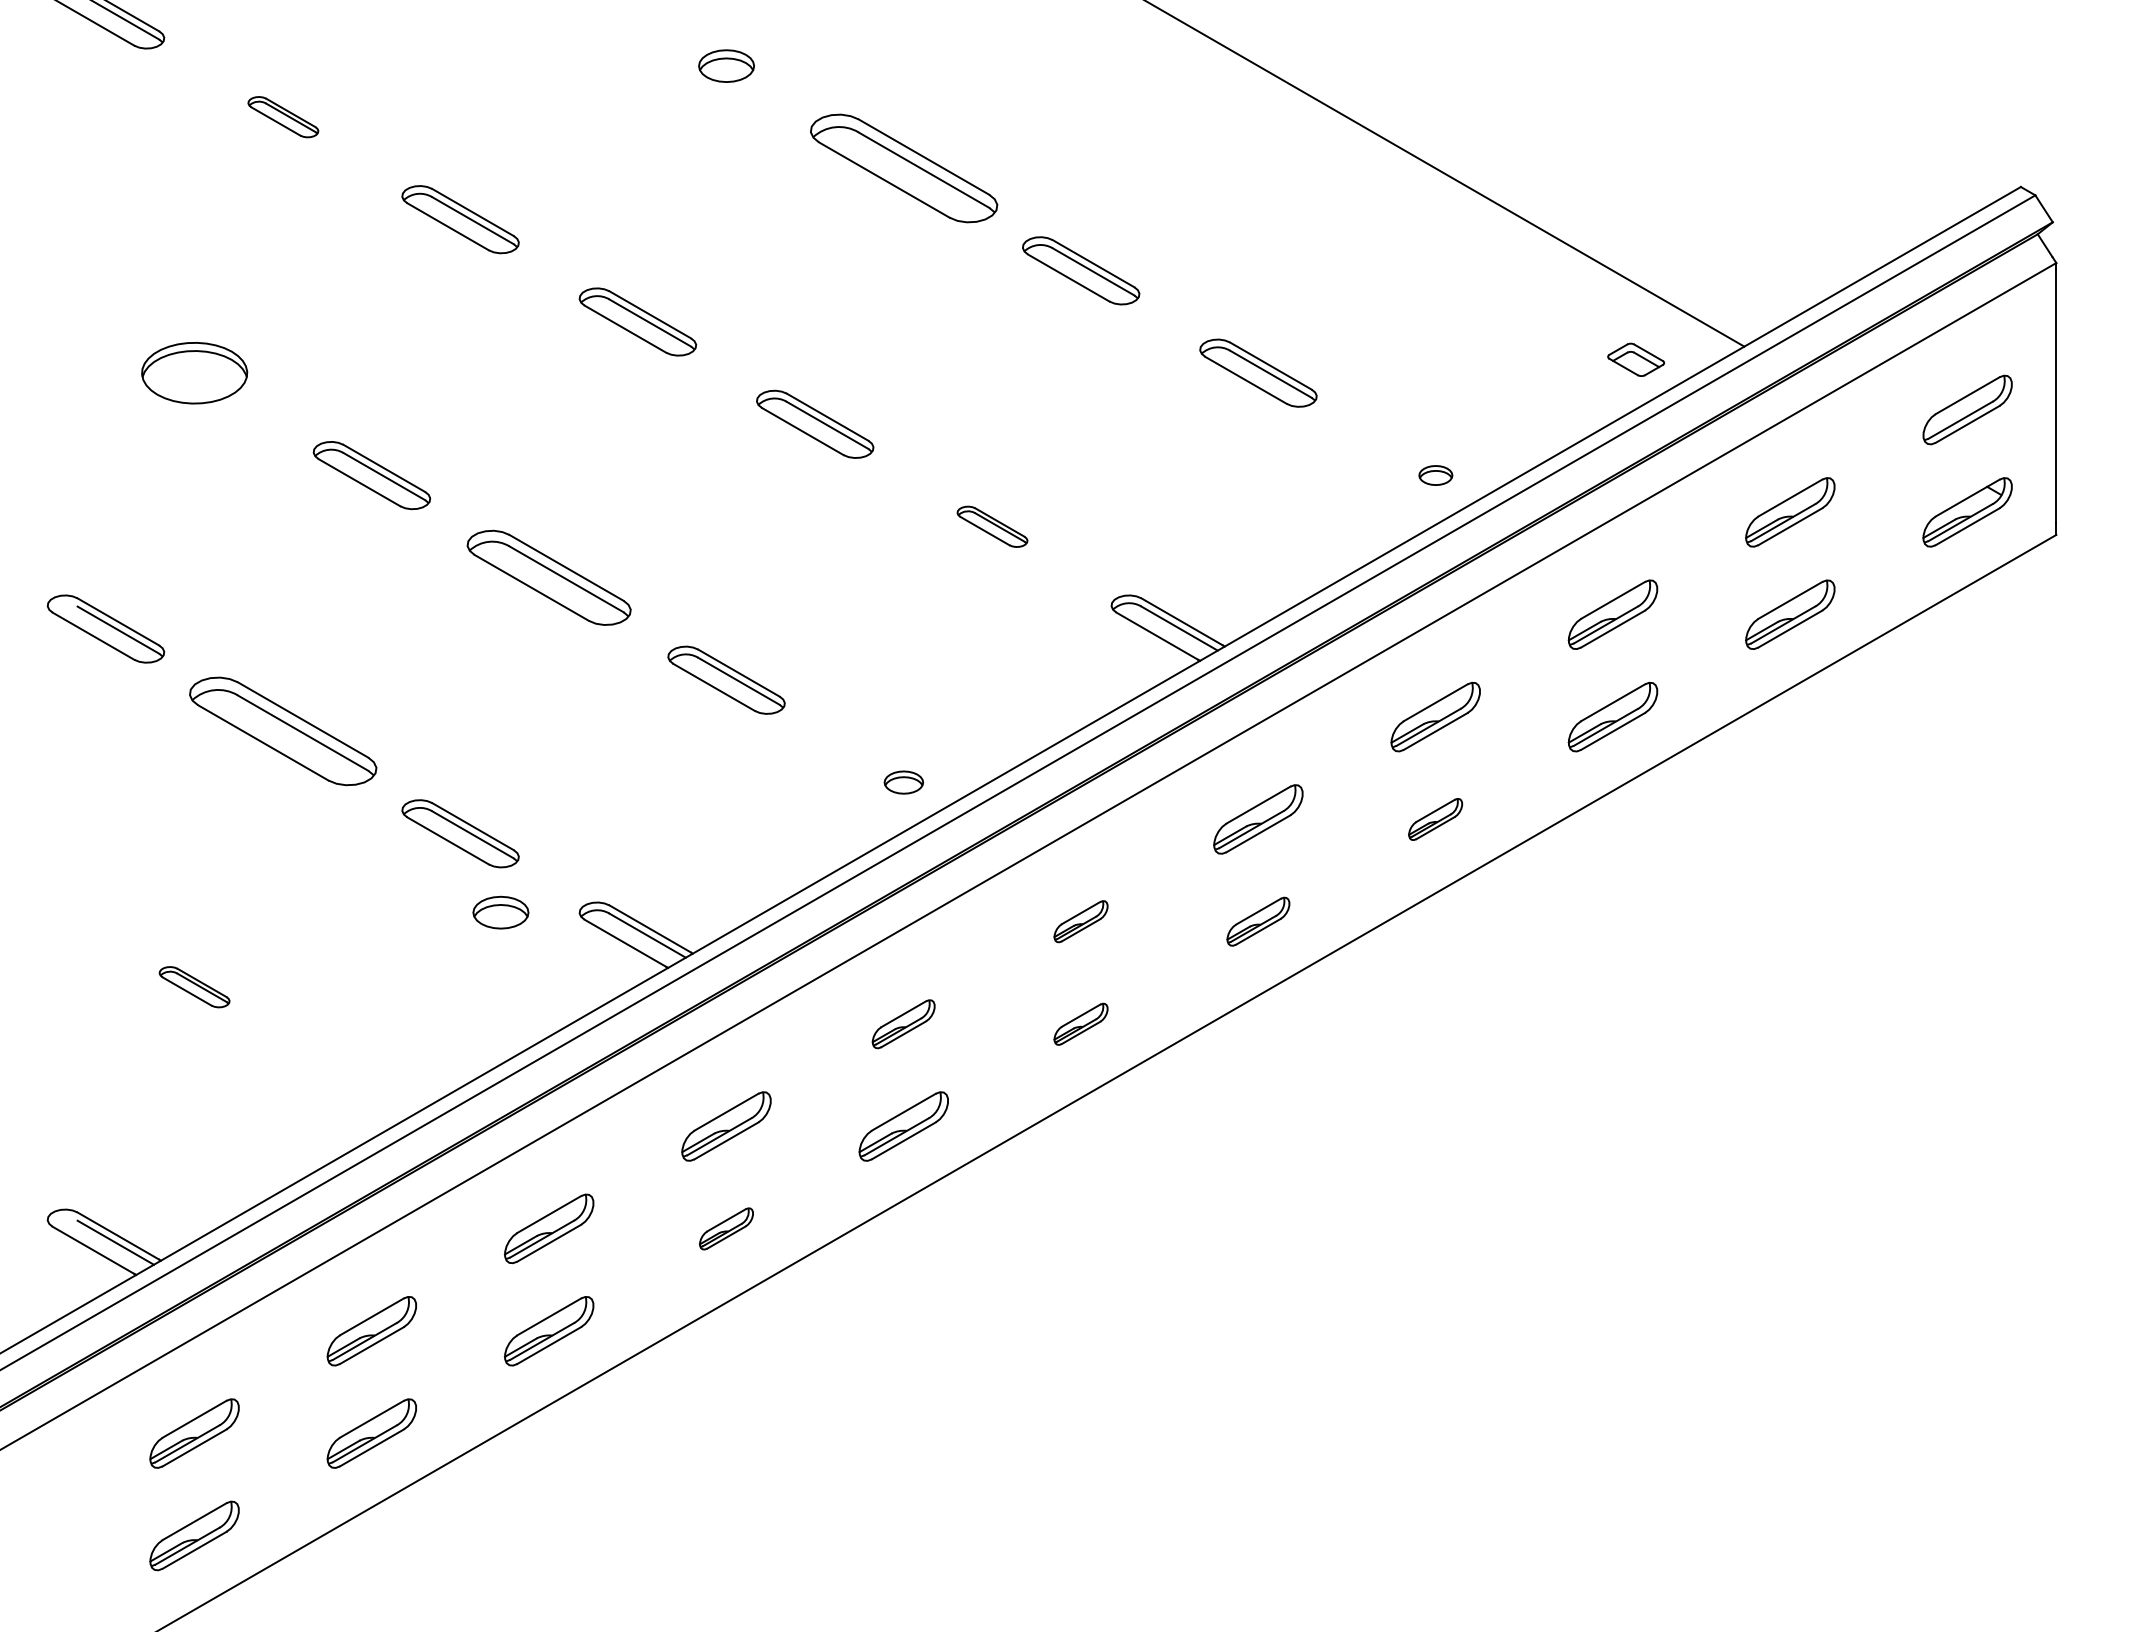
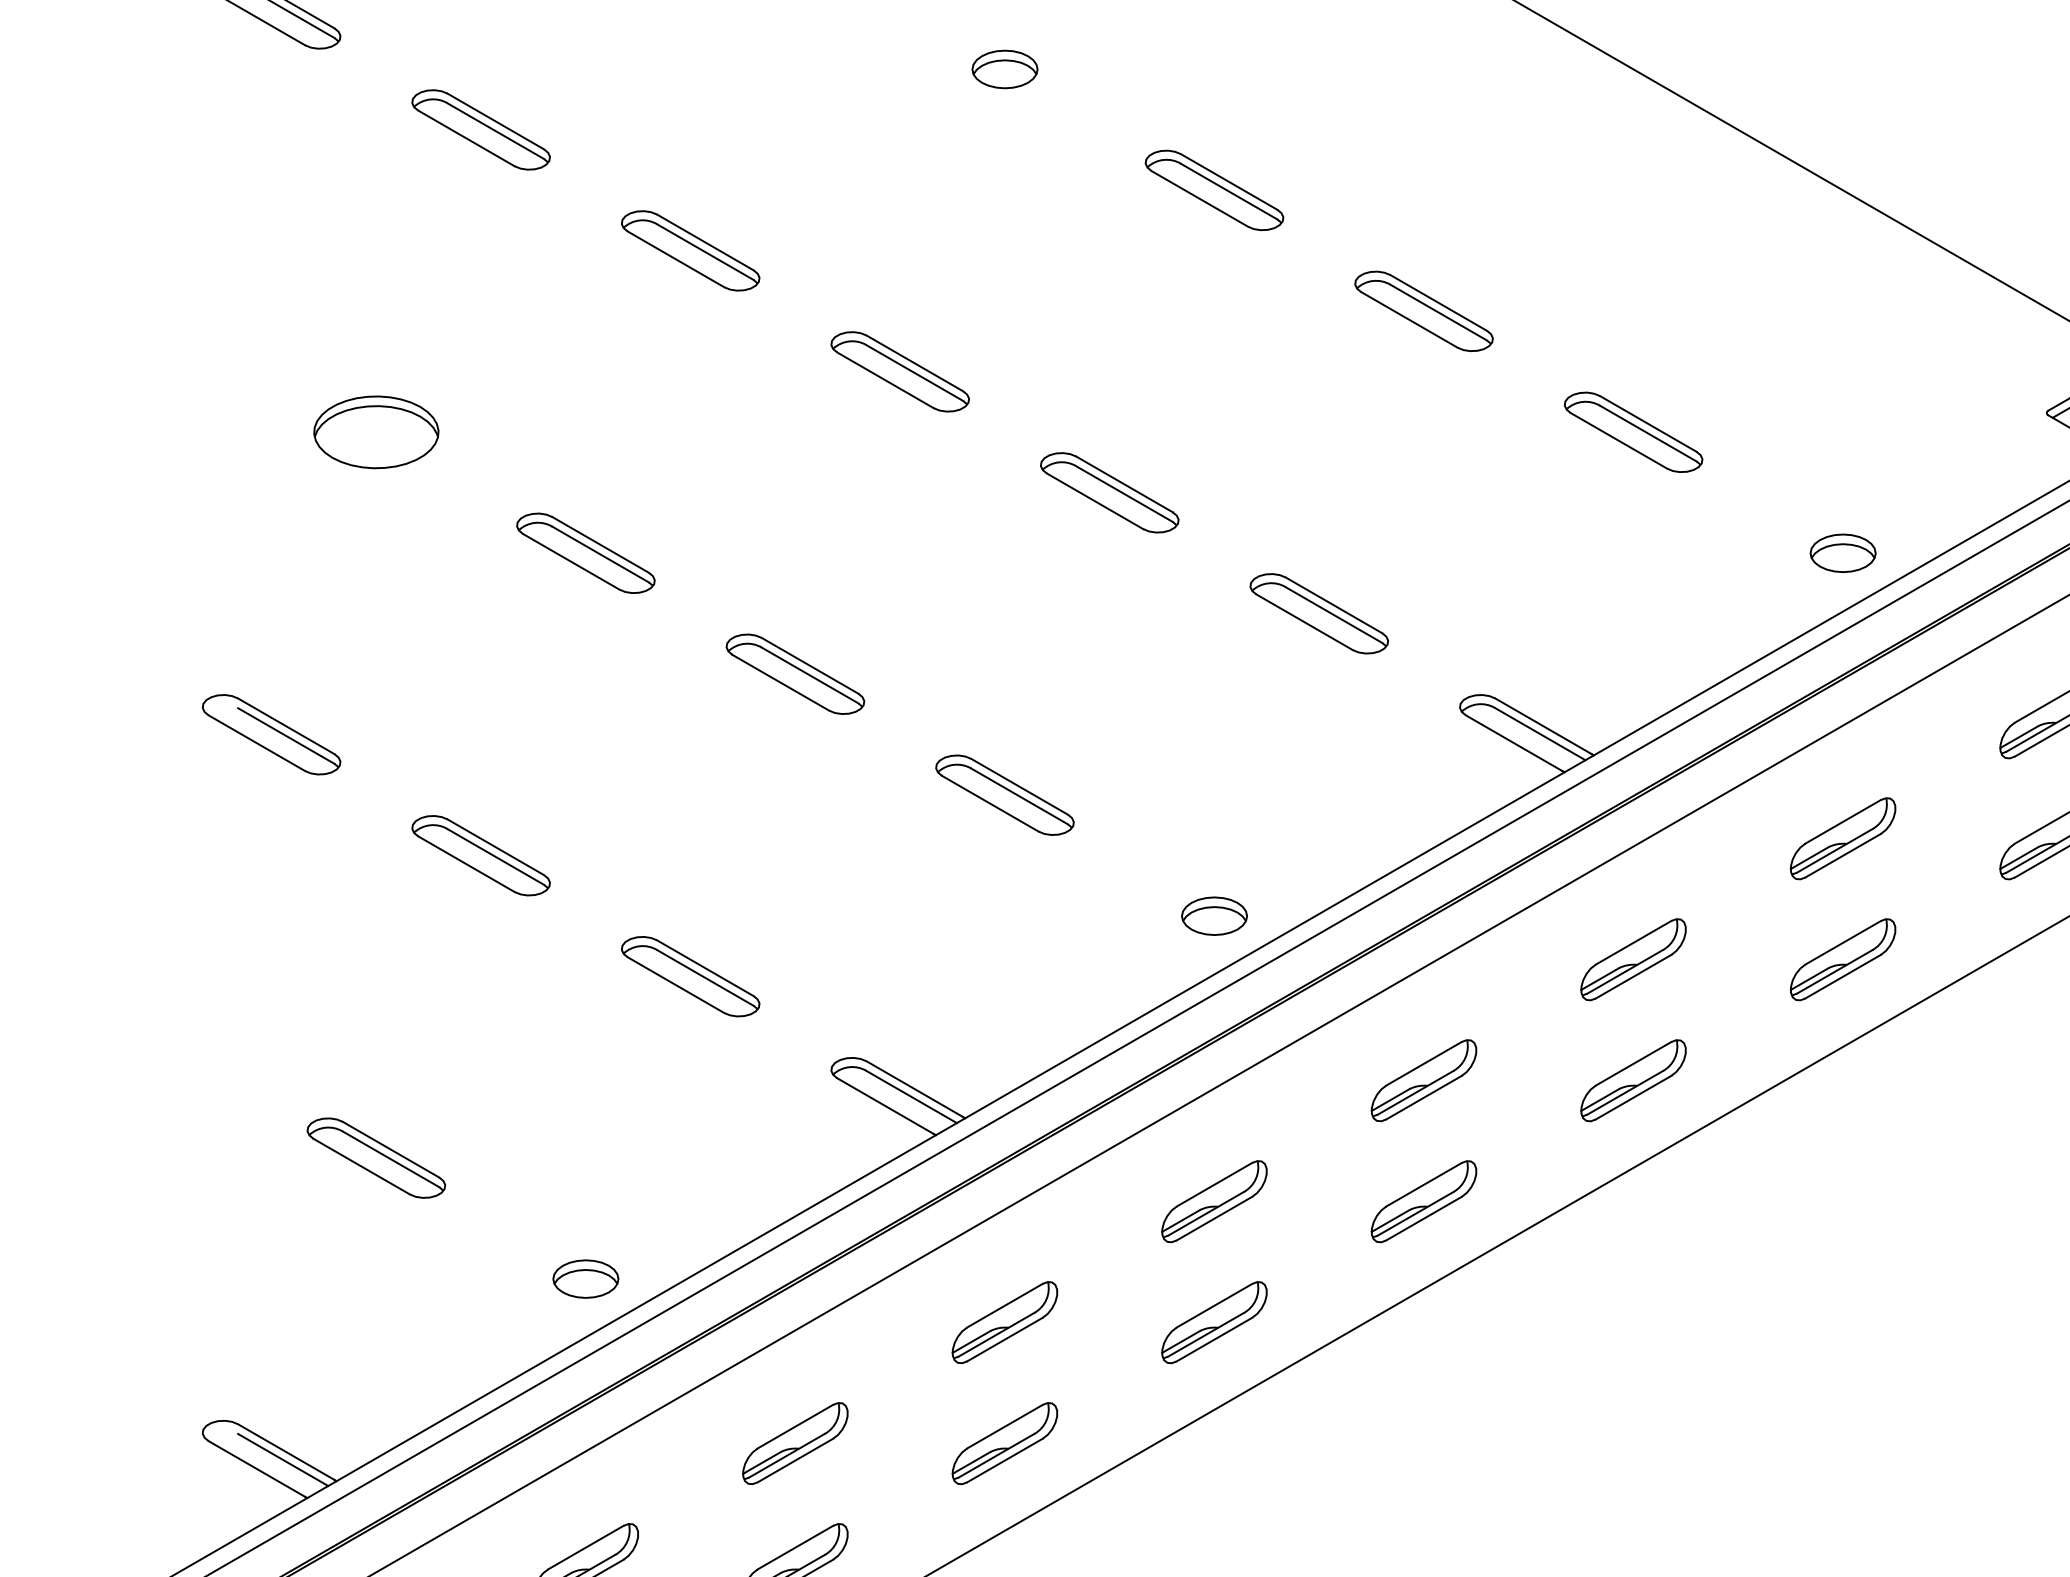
part: (283, 116) -> (481, 128), size x1.67
part: (903, 168) -> (1214, 190), size x0.62
part: (1435, 475) -> (1842, 553), size x1.67
part: (992, 526) -> (1319, 613), size x1.67
part: (549, 577) -> (795, 673), size x0.71
part: (283, 731) -> (481, 855), size x0.62
part: (903, 782) -> (1214, 916), size x1.43
part: (1435, 819) -> (1842, 959), size x1.67
part: (500, 912) -> (585, 1278), moved
part: (1080, 921) -> (1423, 1080), size x1.67
part: (1258, 921) -> (1633, 1080), size x1.43
part: (194, 986) -> (376, 1157), size x1.67
part: (903, 1024) -> (1214, 1202), size x1.43
part: (1080, 1024) -> (1423, 1202), size x1.67
part: (726, 1228) -> (1004, 1443), size x1.67

